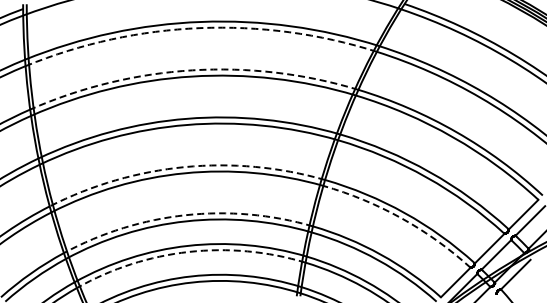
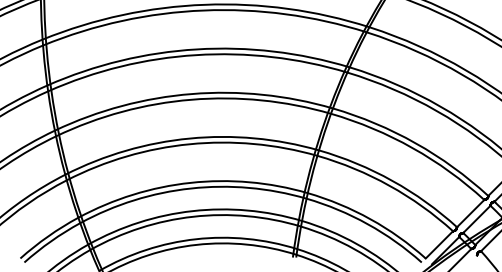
arc: (199, 28) -> (203, 10), dashed -> solid
arc: (192, 70) -> (196, 49), dashed -> solid
arc: (184, 167) -> (189, 138), dashed -> solid
arc: (185, 215) -> (190, 183), dashed -> solid
arc: (401, 218) -> (389, 185), dashed -> solid
arc: (188, 251) -> (193, 216), dashed -> solid

